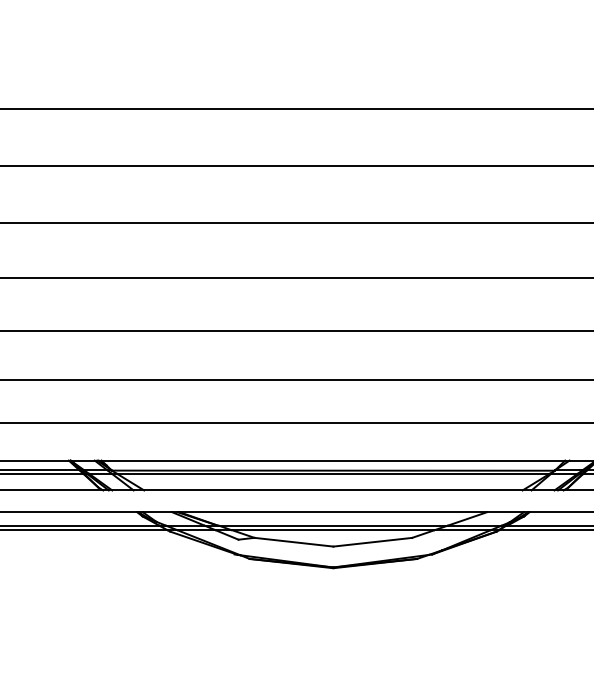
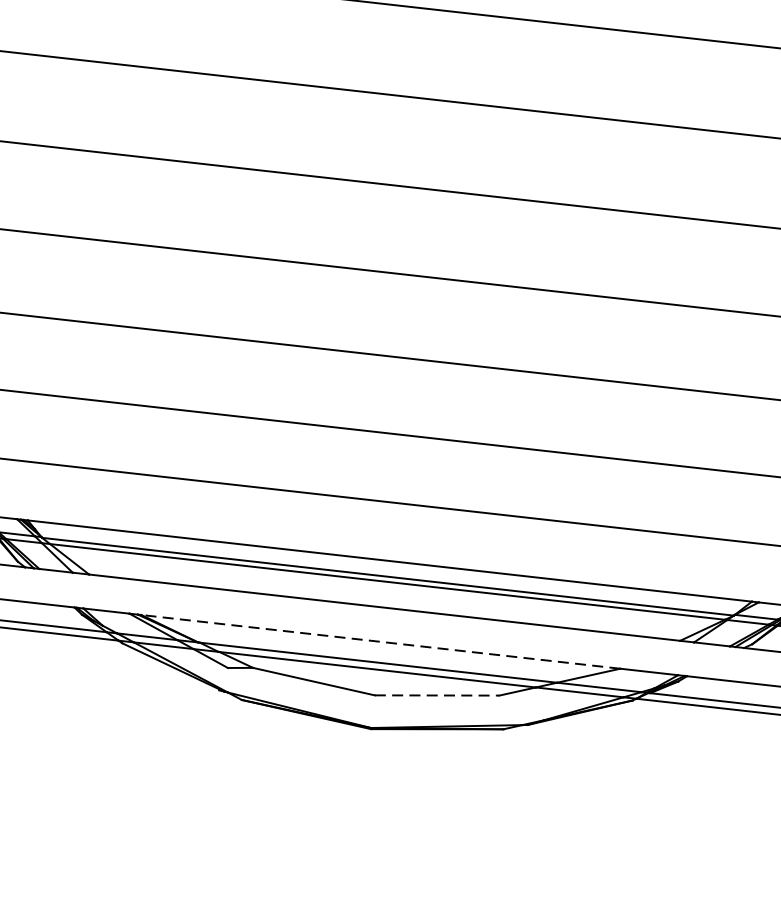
line: (332, 512) -> (379, 641), solid -> dashed
line: (372, 542) -> (436, 695), solid -> dashed

